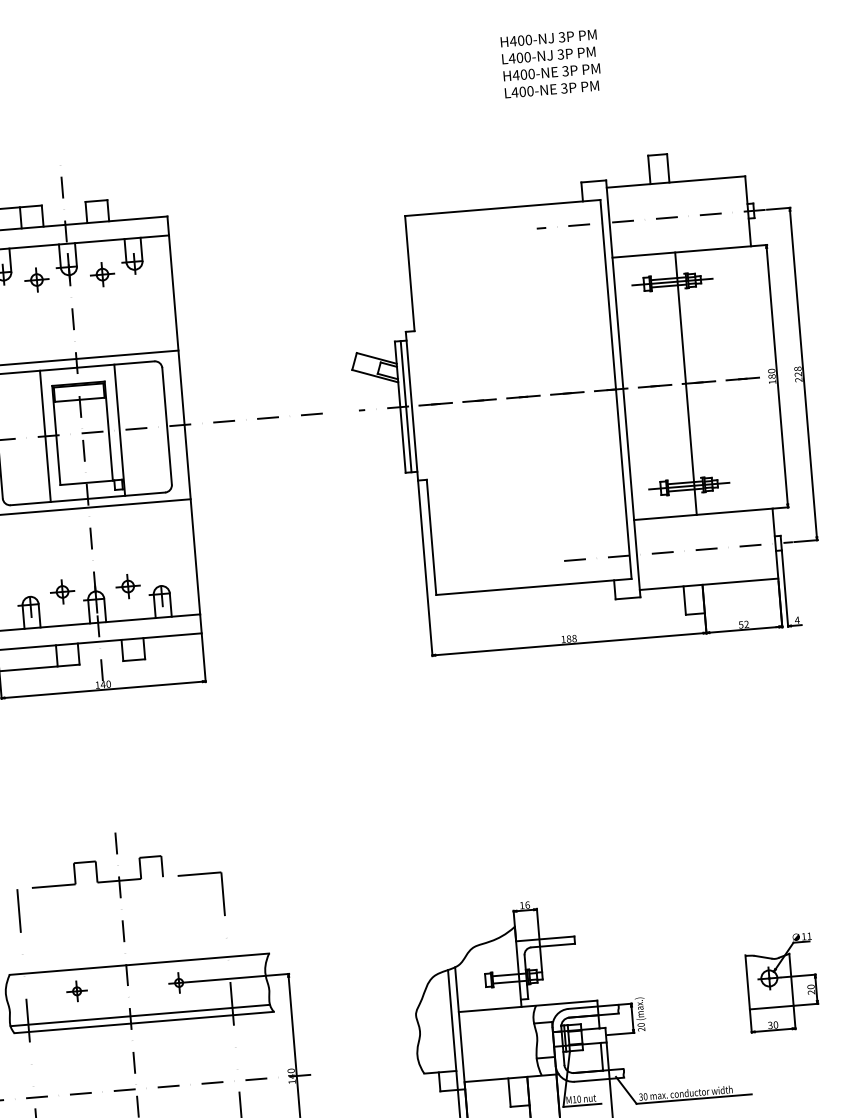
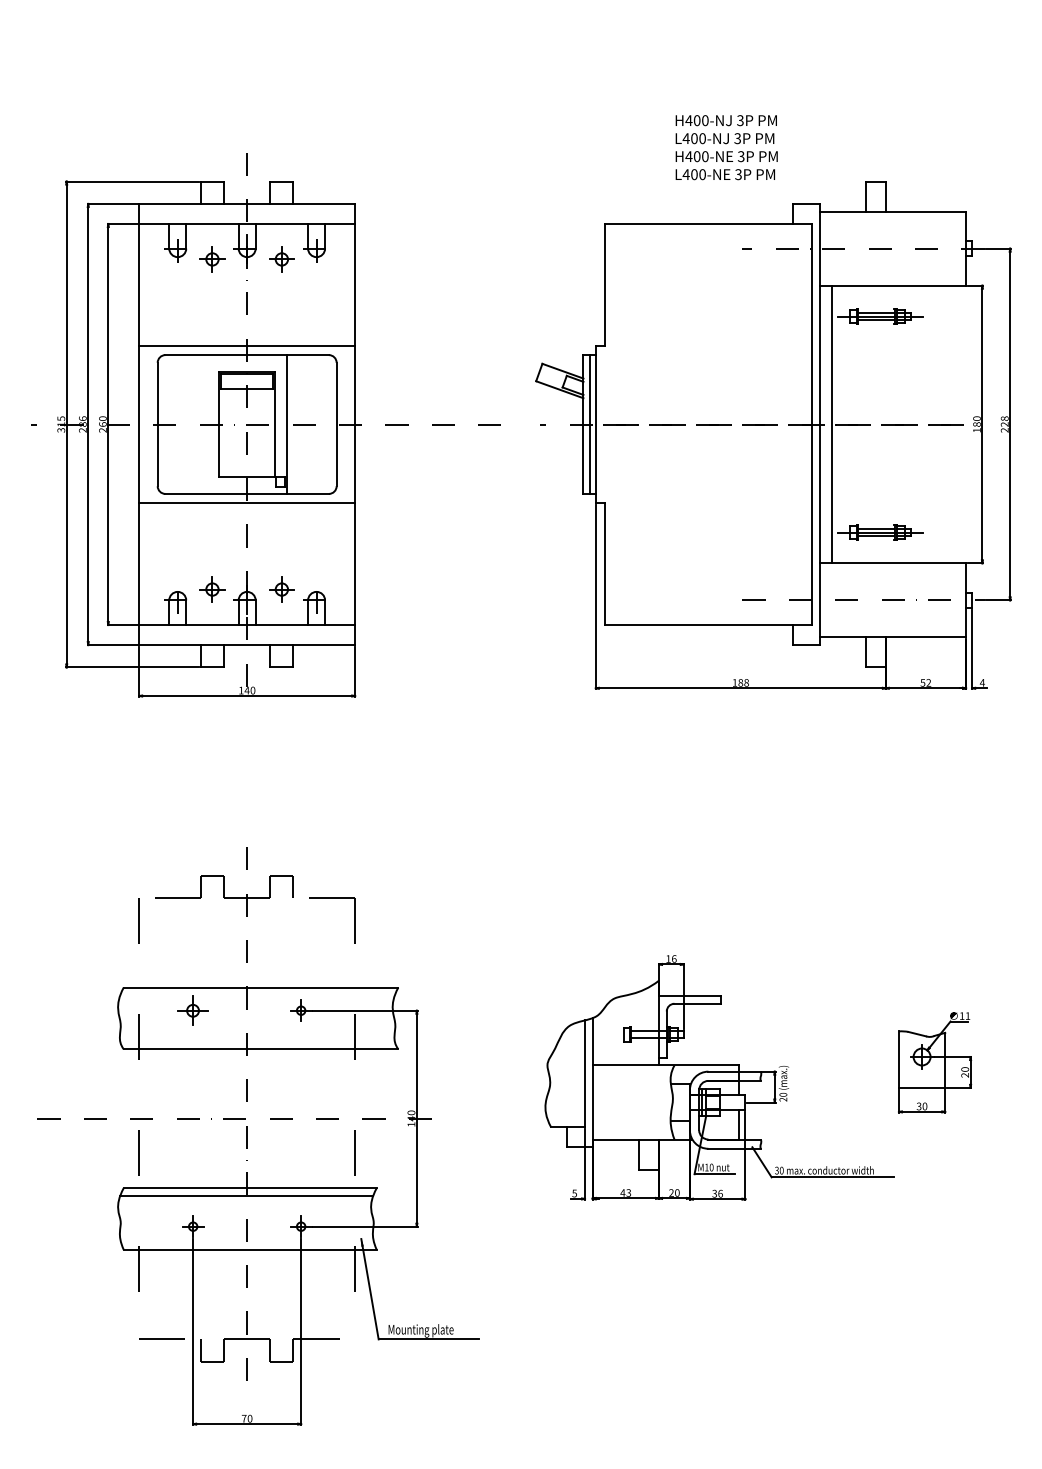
text: (550, 63) -> (726, 147), moved
line: (685, 383) -> (831, 424), moved
line: (45, 436) -> (207, 424), removed
part: (77, 991) -> (193, 1010), size x1.4
line: (140, 1015) -> (257, 1041), removed

